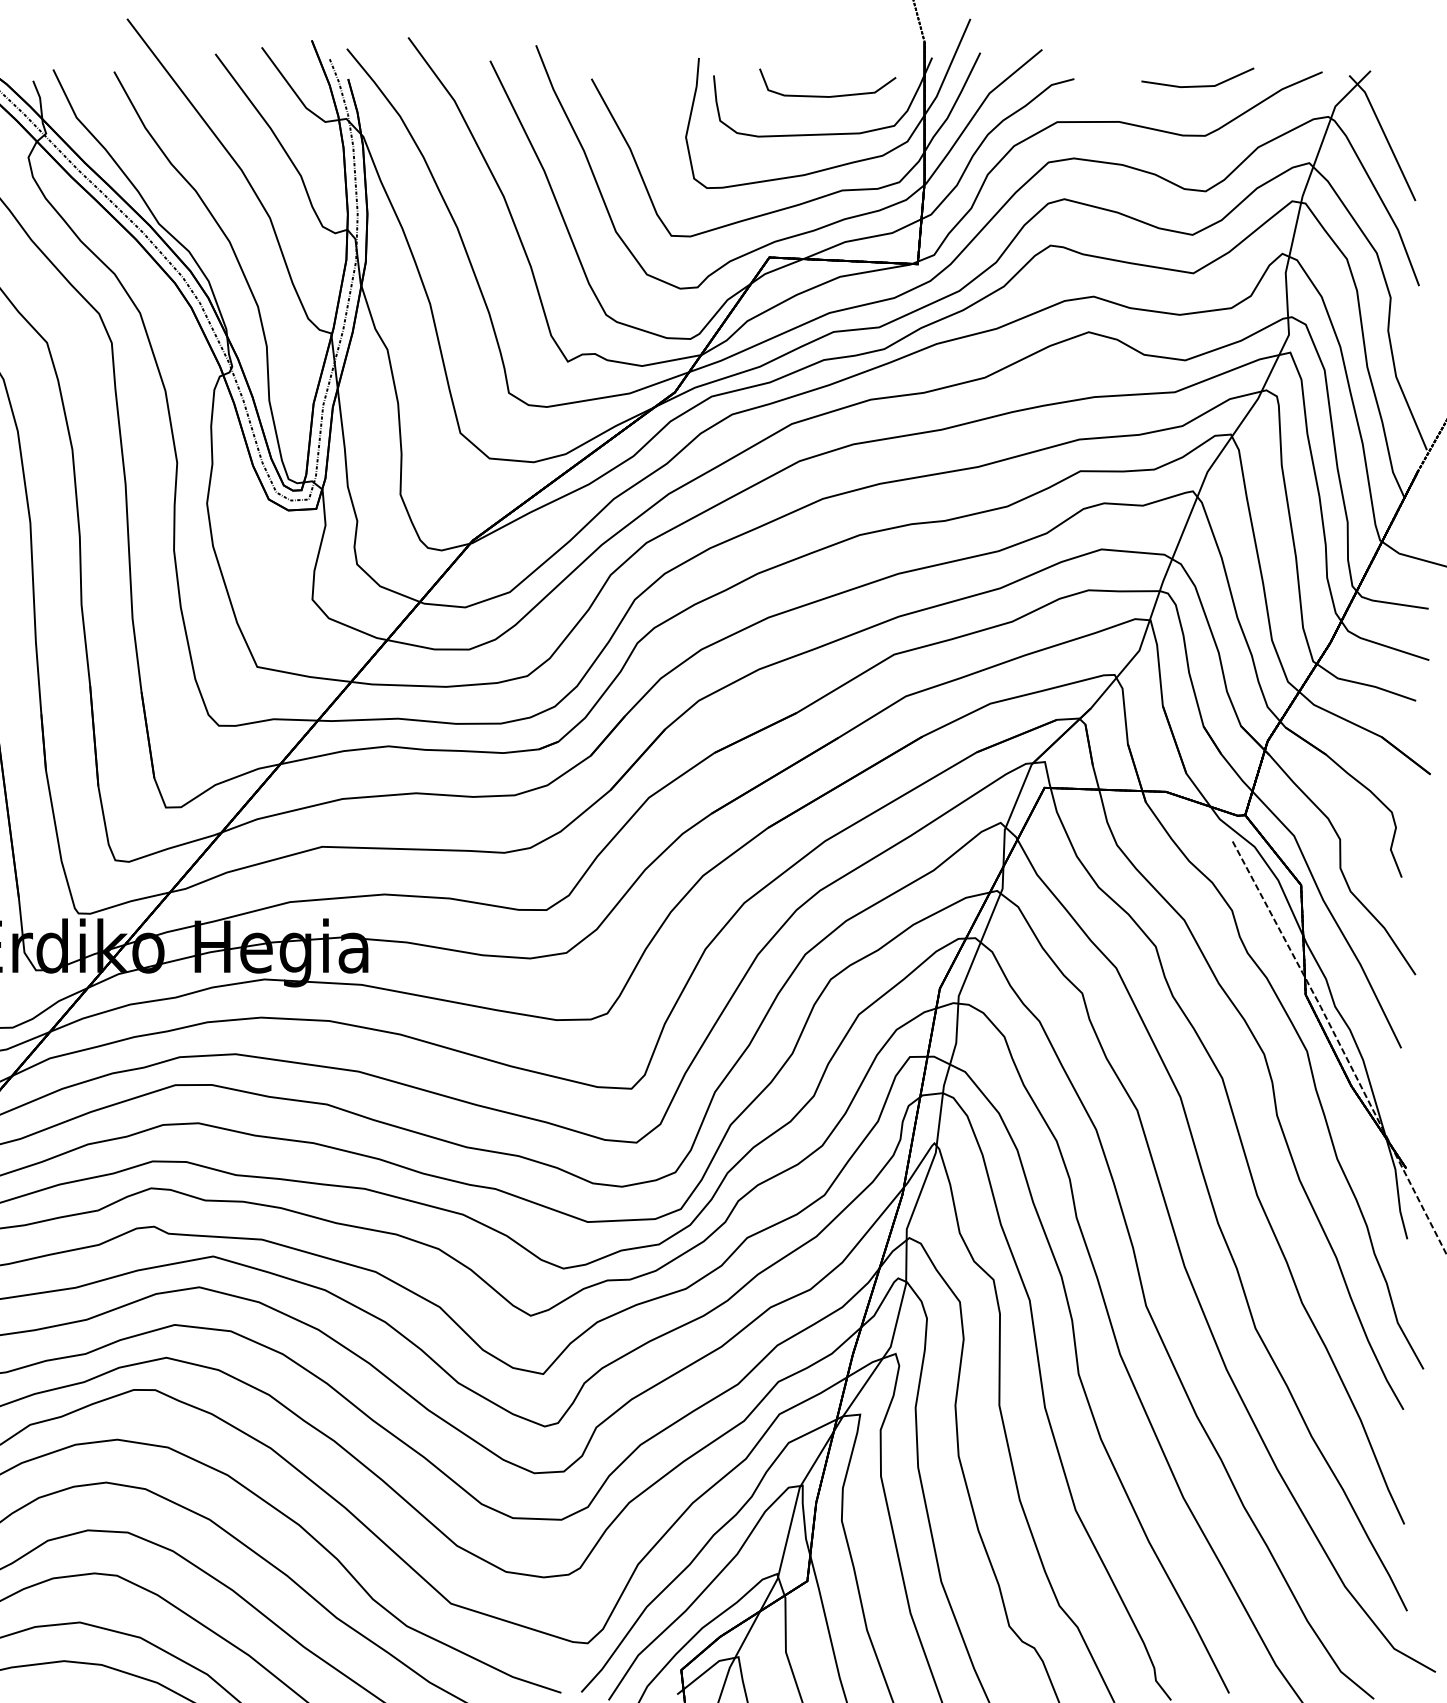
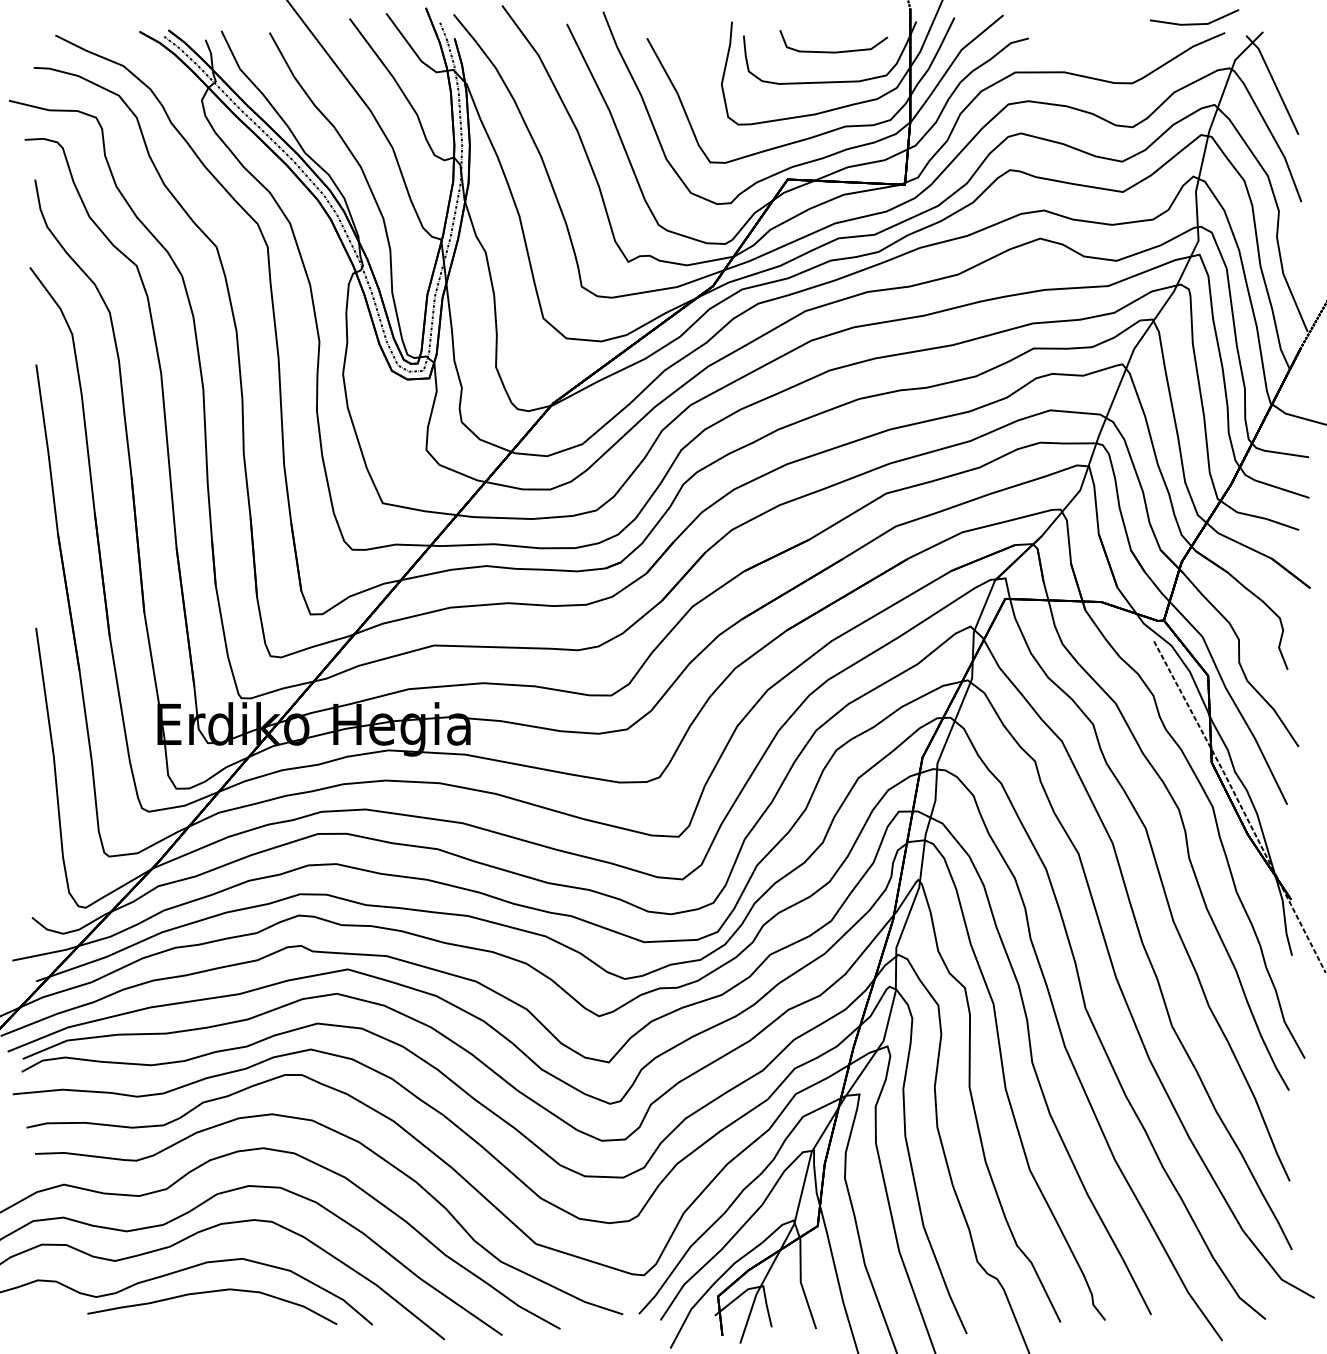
line: (1197, 85) -> (1194, 23), moved

